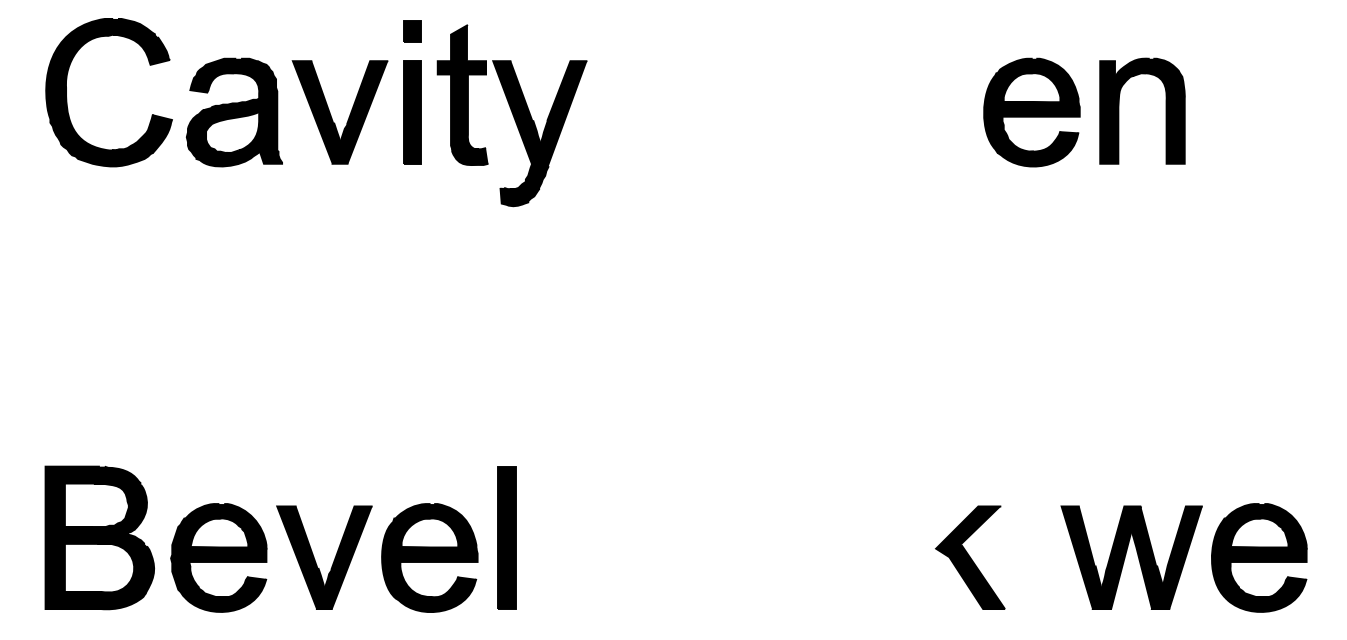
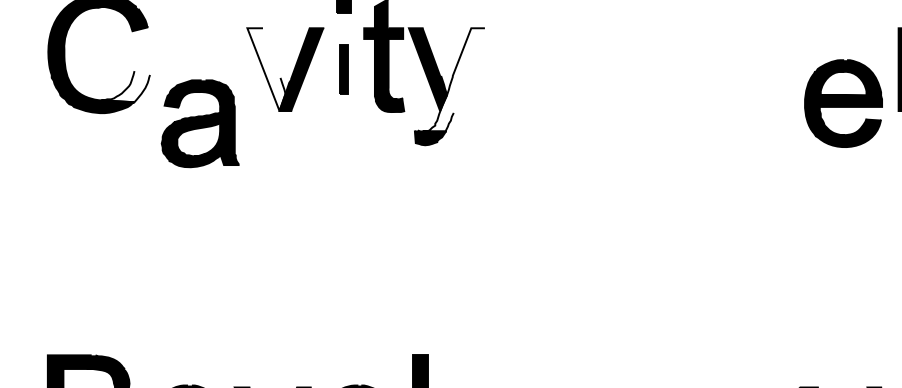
part: (233, 112) -> (199, 123), moved
fill: (316, 112) -> (266, 69), removed
part: (412, 112) -> (343, 69), size x0.6
part: (1031, 112) -> (843, 103), moved
fill: (548, 125) -> (453, 80), removed
fill: (141, 133) -> (125, 86), removed

